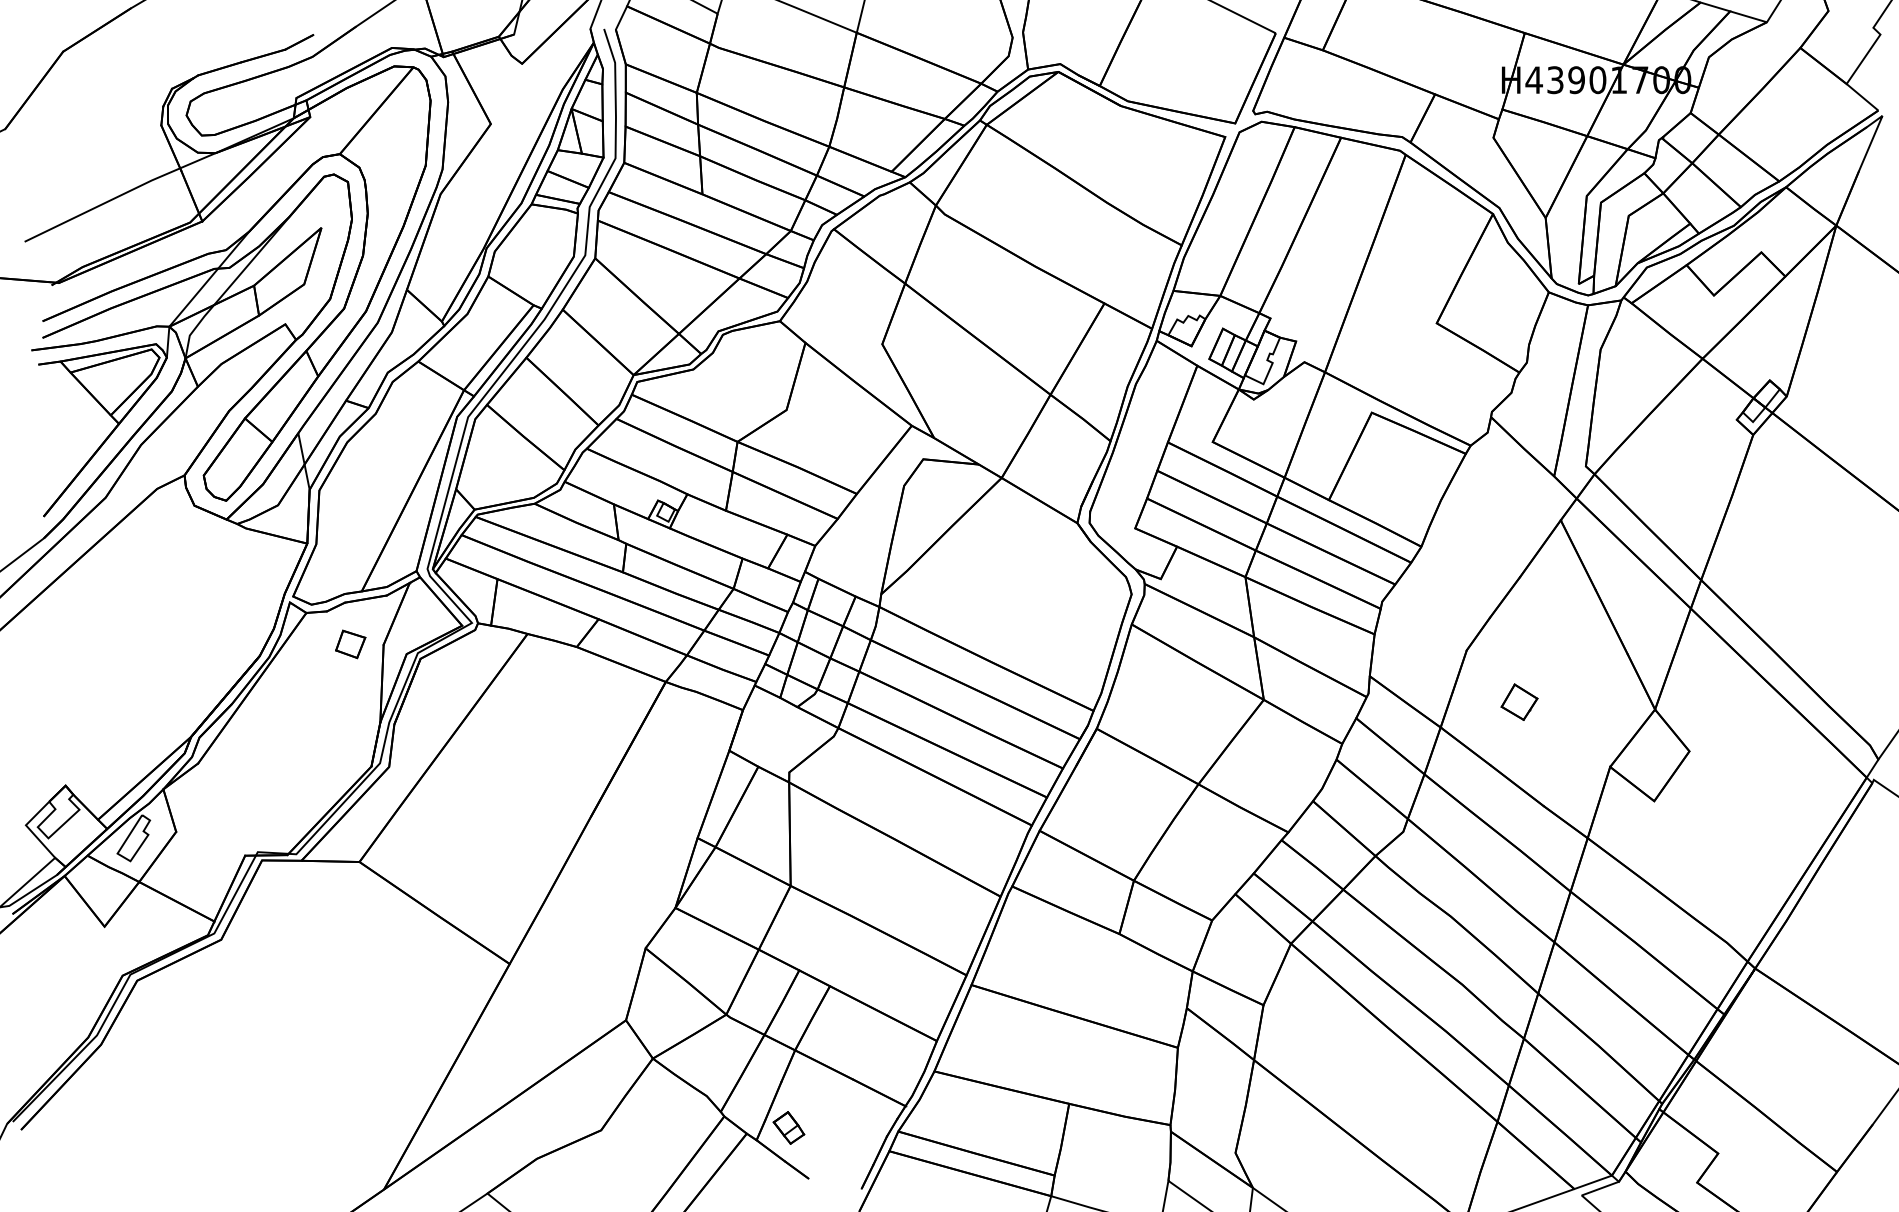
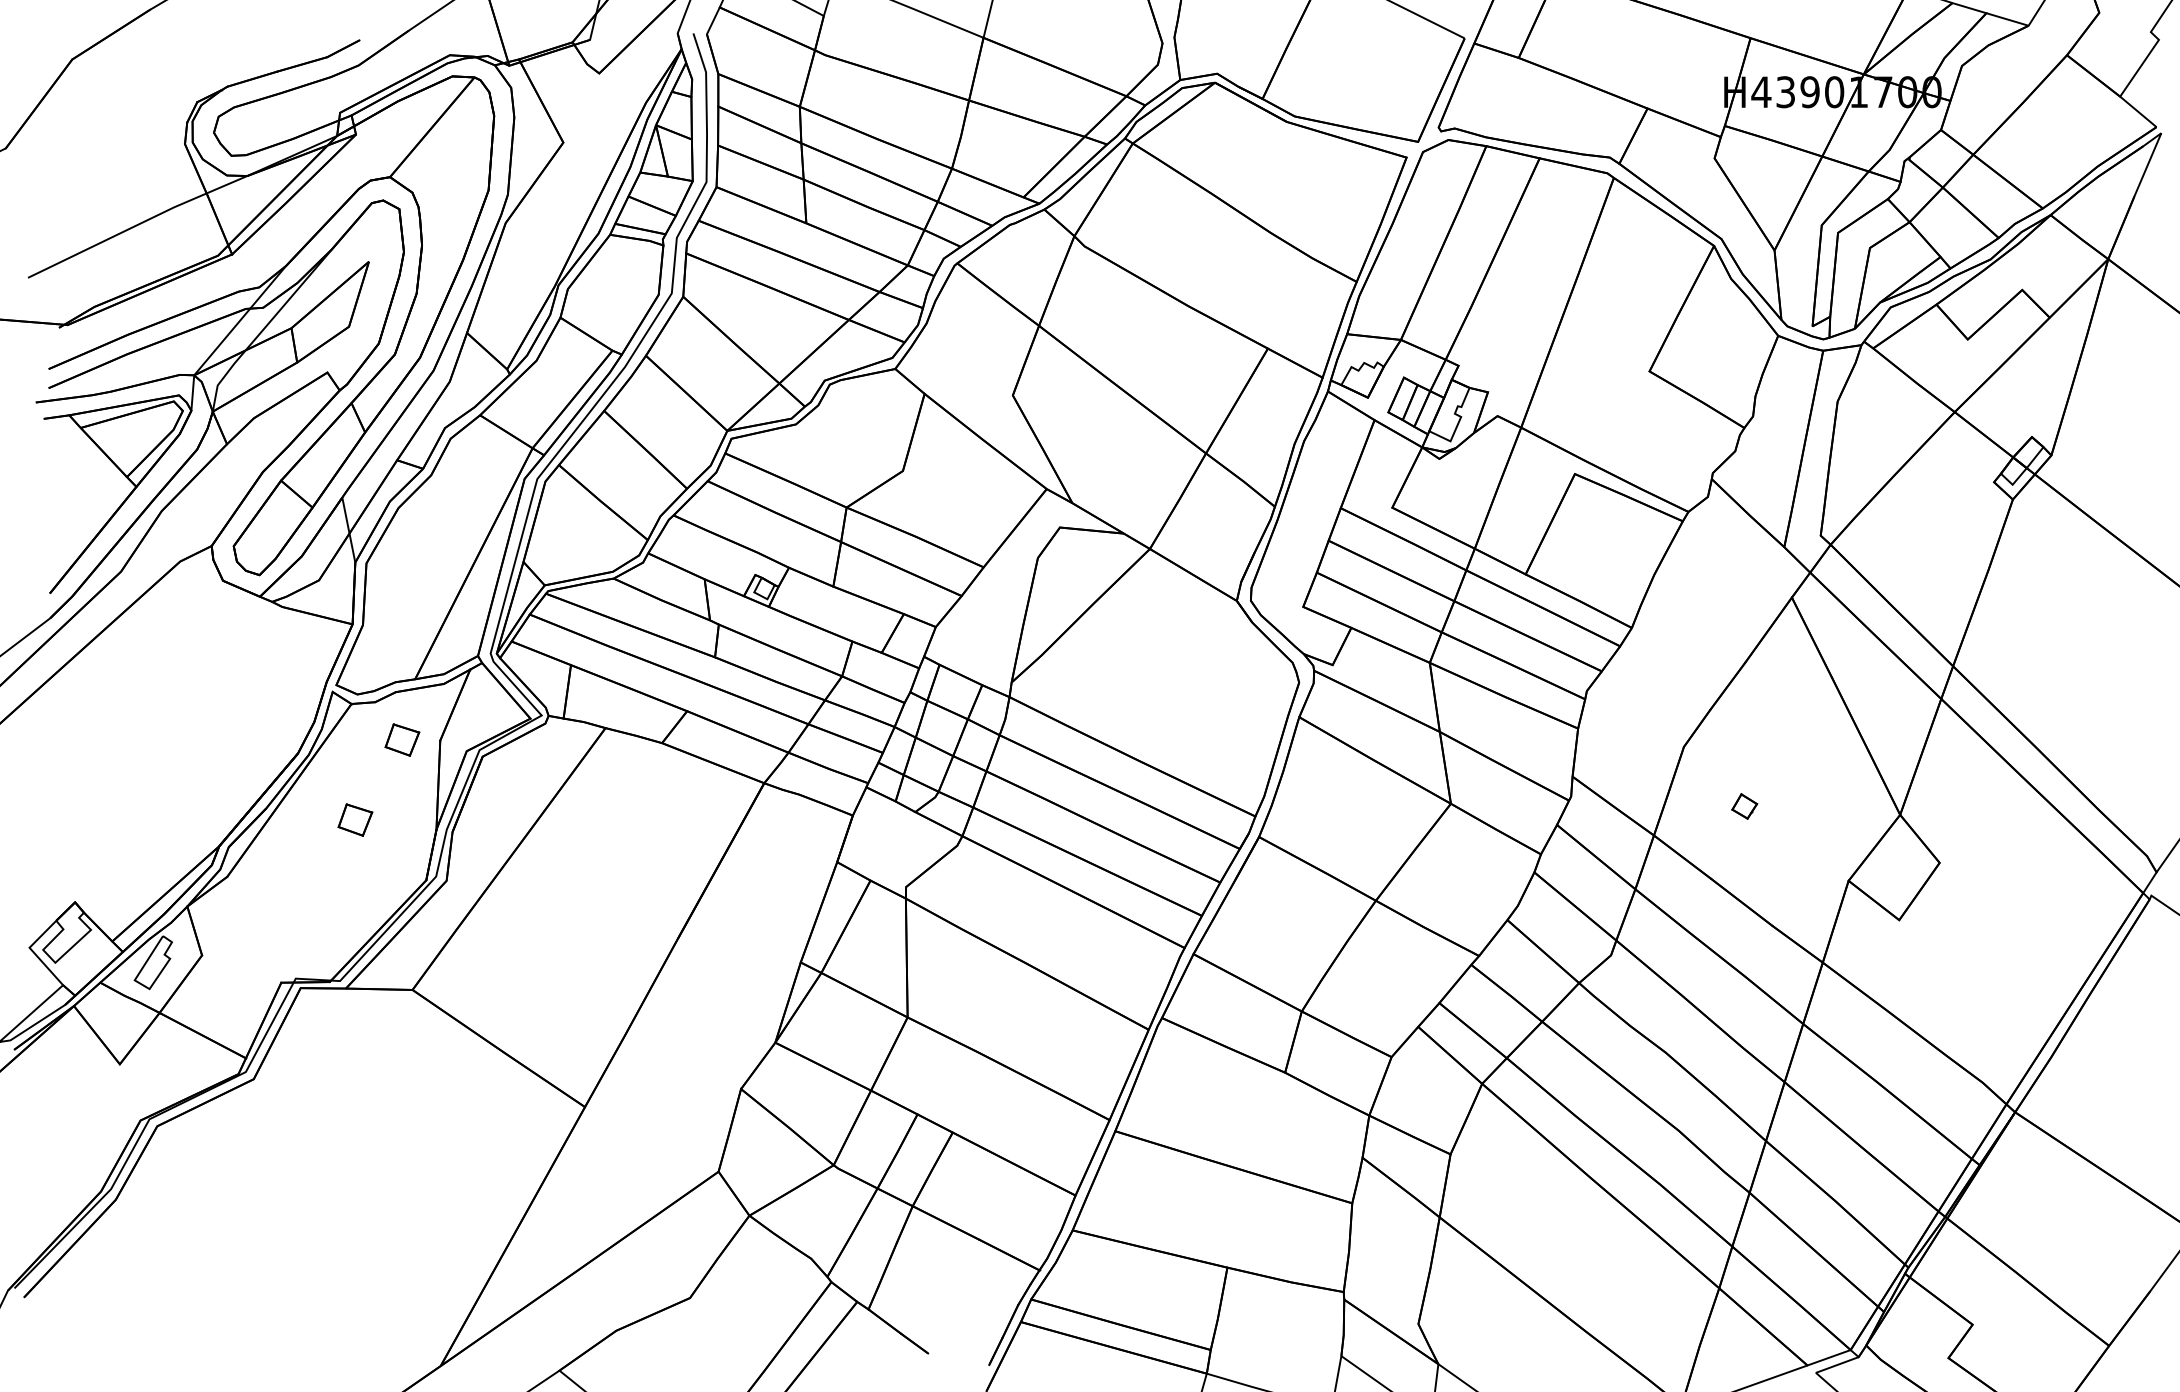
part: (1519, 702) -> (1744, 806), size x0.6
part: (309, 713) -> (355, 819), added
part: (788, 1128) -> (905, 1295), removed

